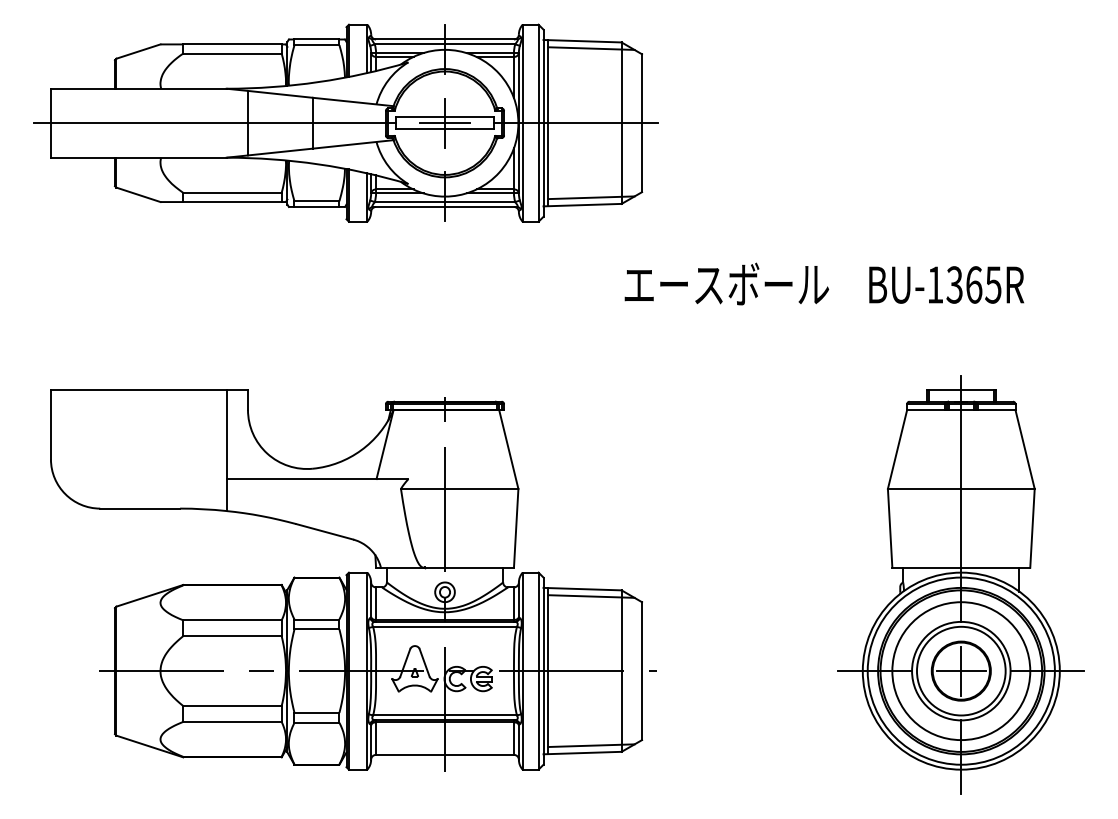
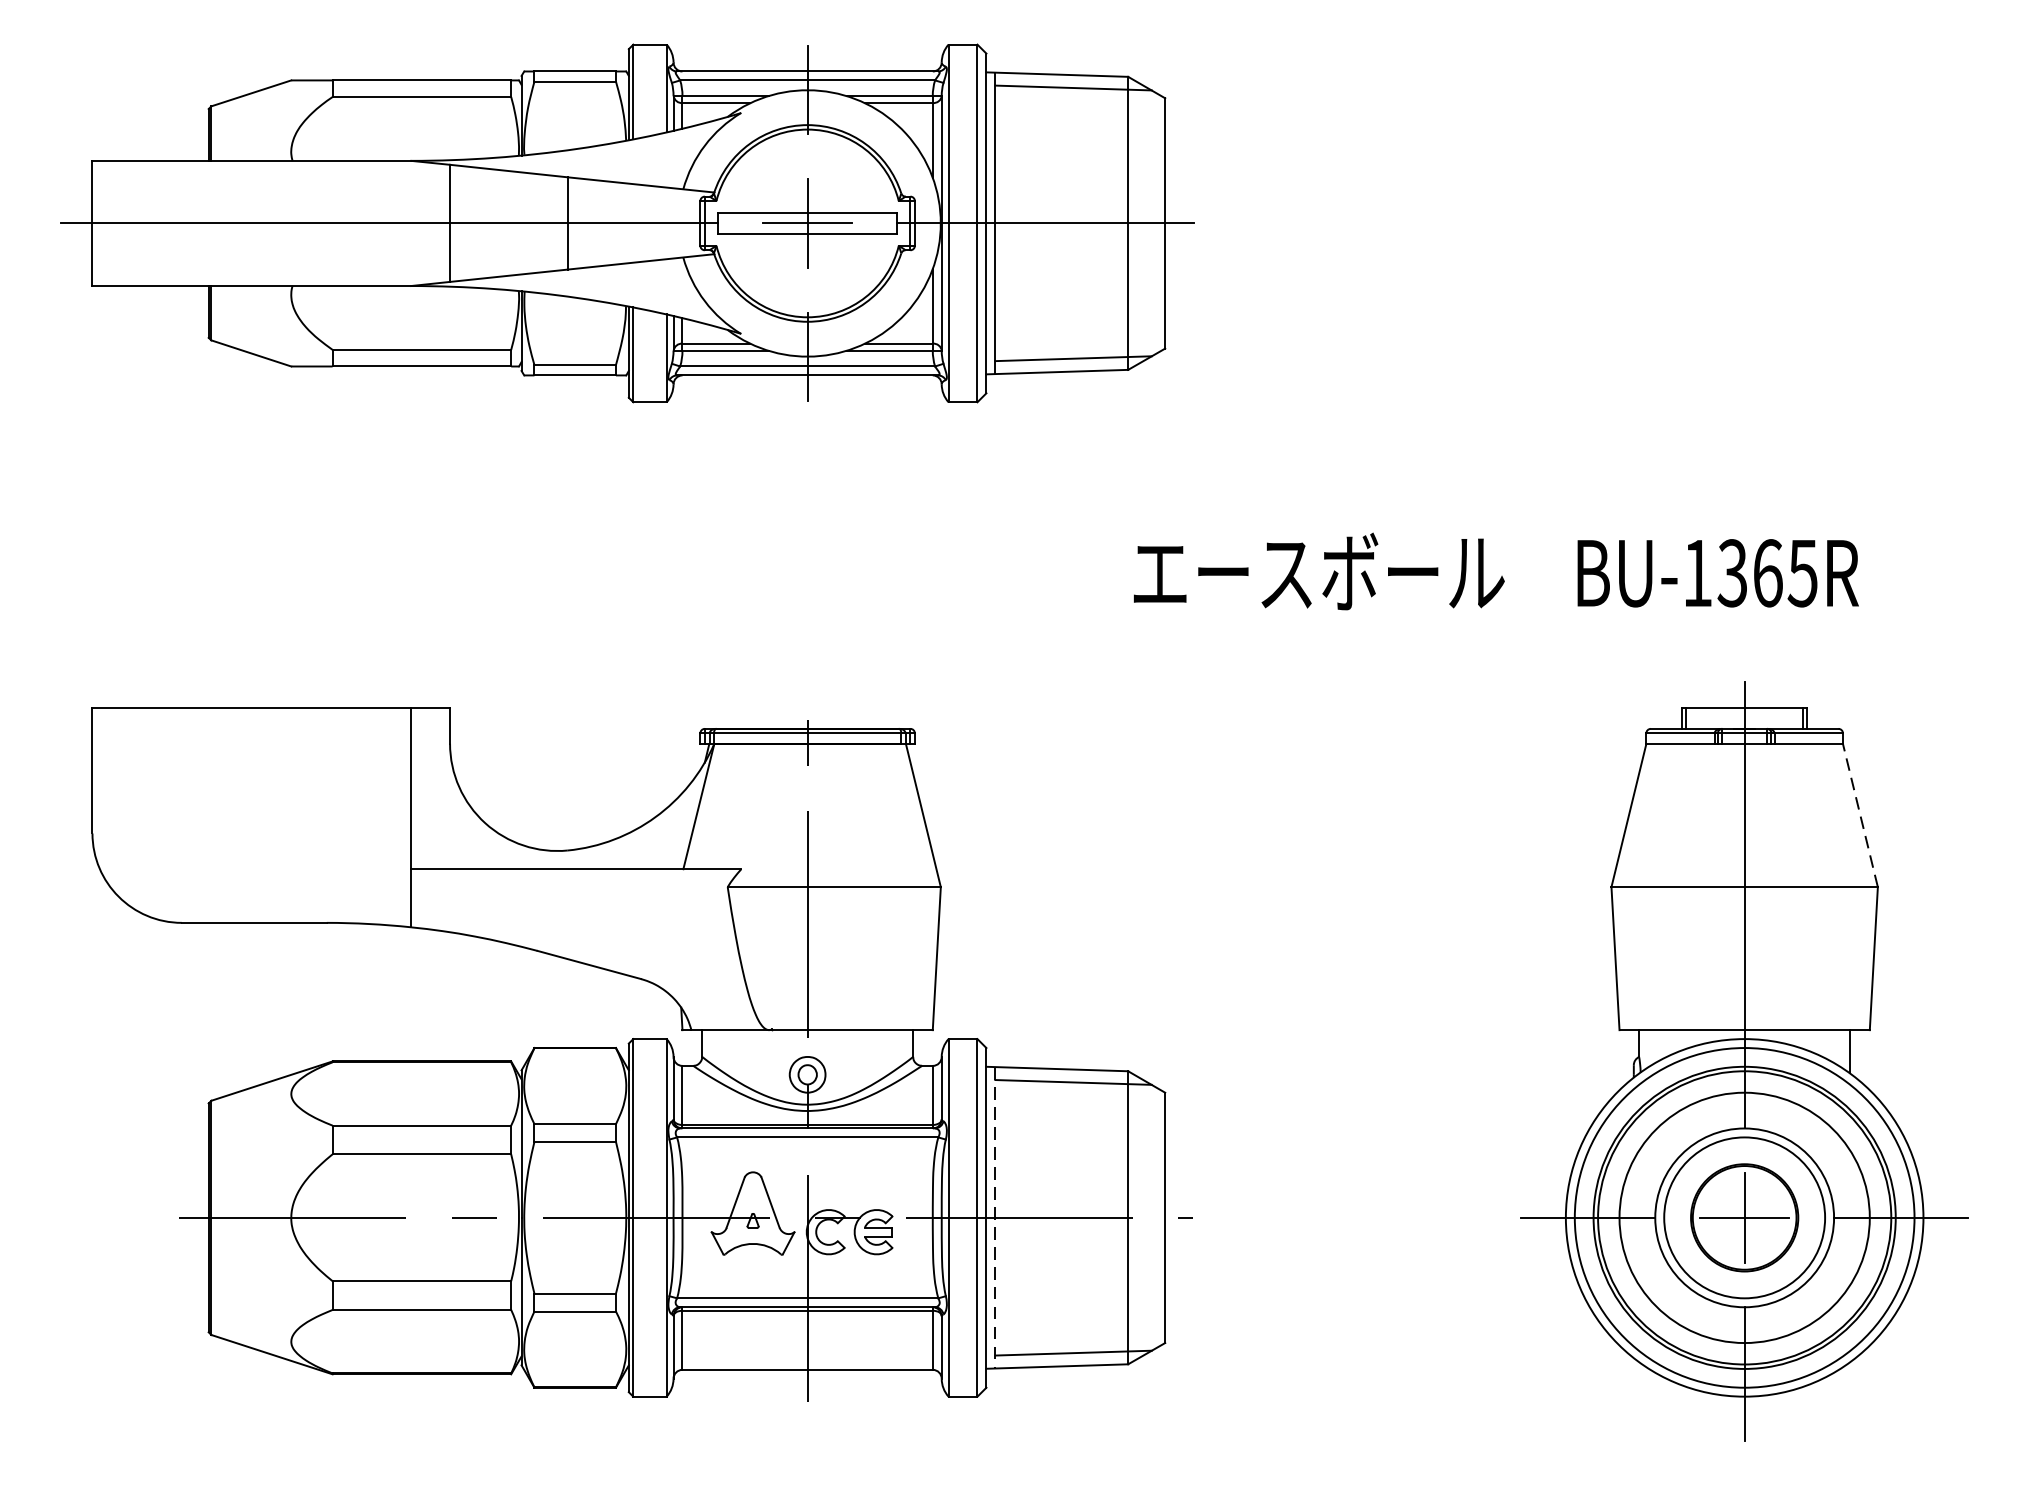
text: (824, 283) -> (1496, 570), moved
line: (1025, 449) -> (1861, 815), solid -> dashed
line: (548, 671) -> (995, 1218), solid -> dashed

